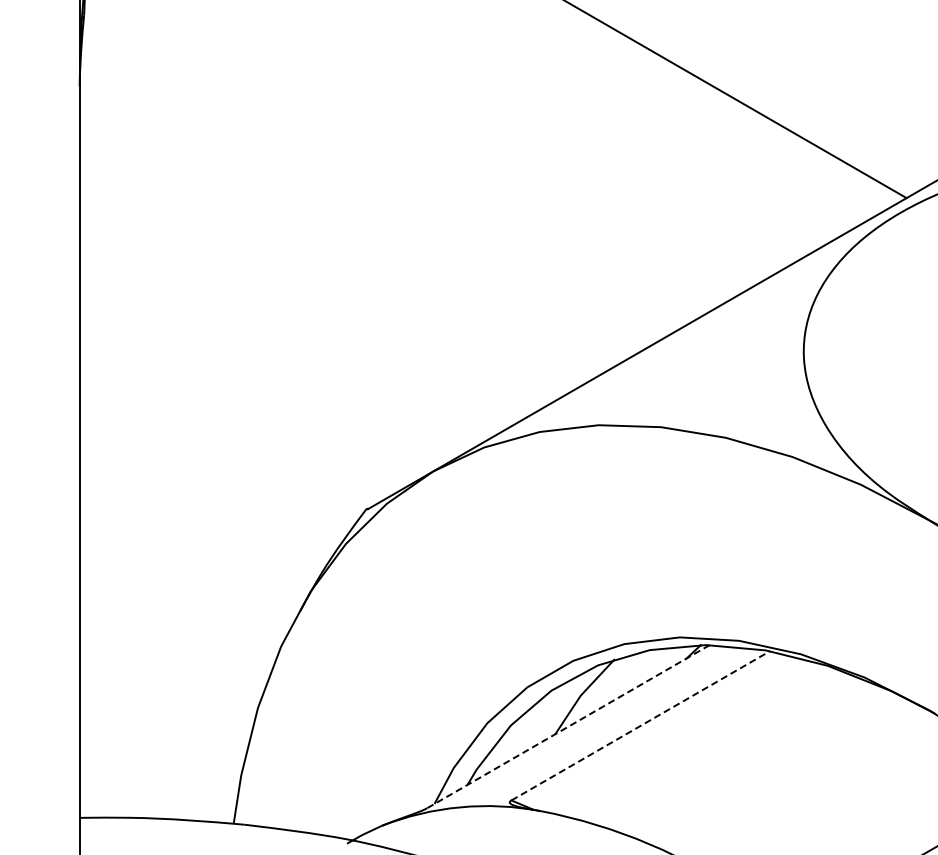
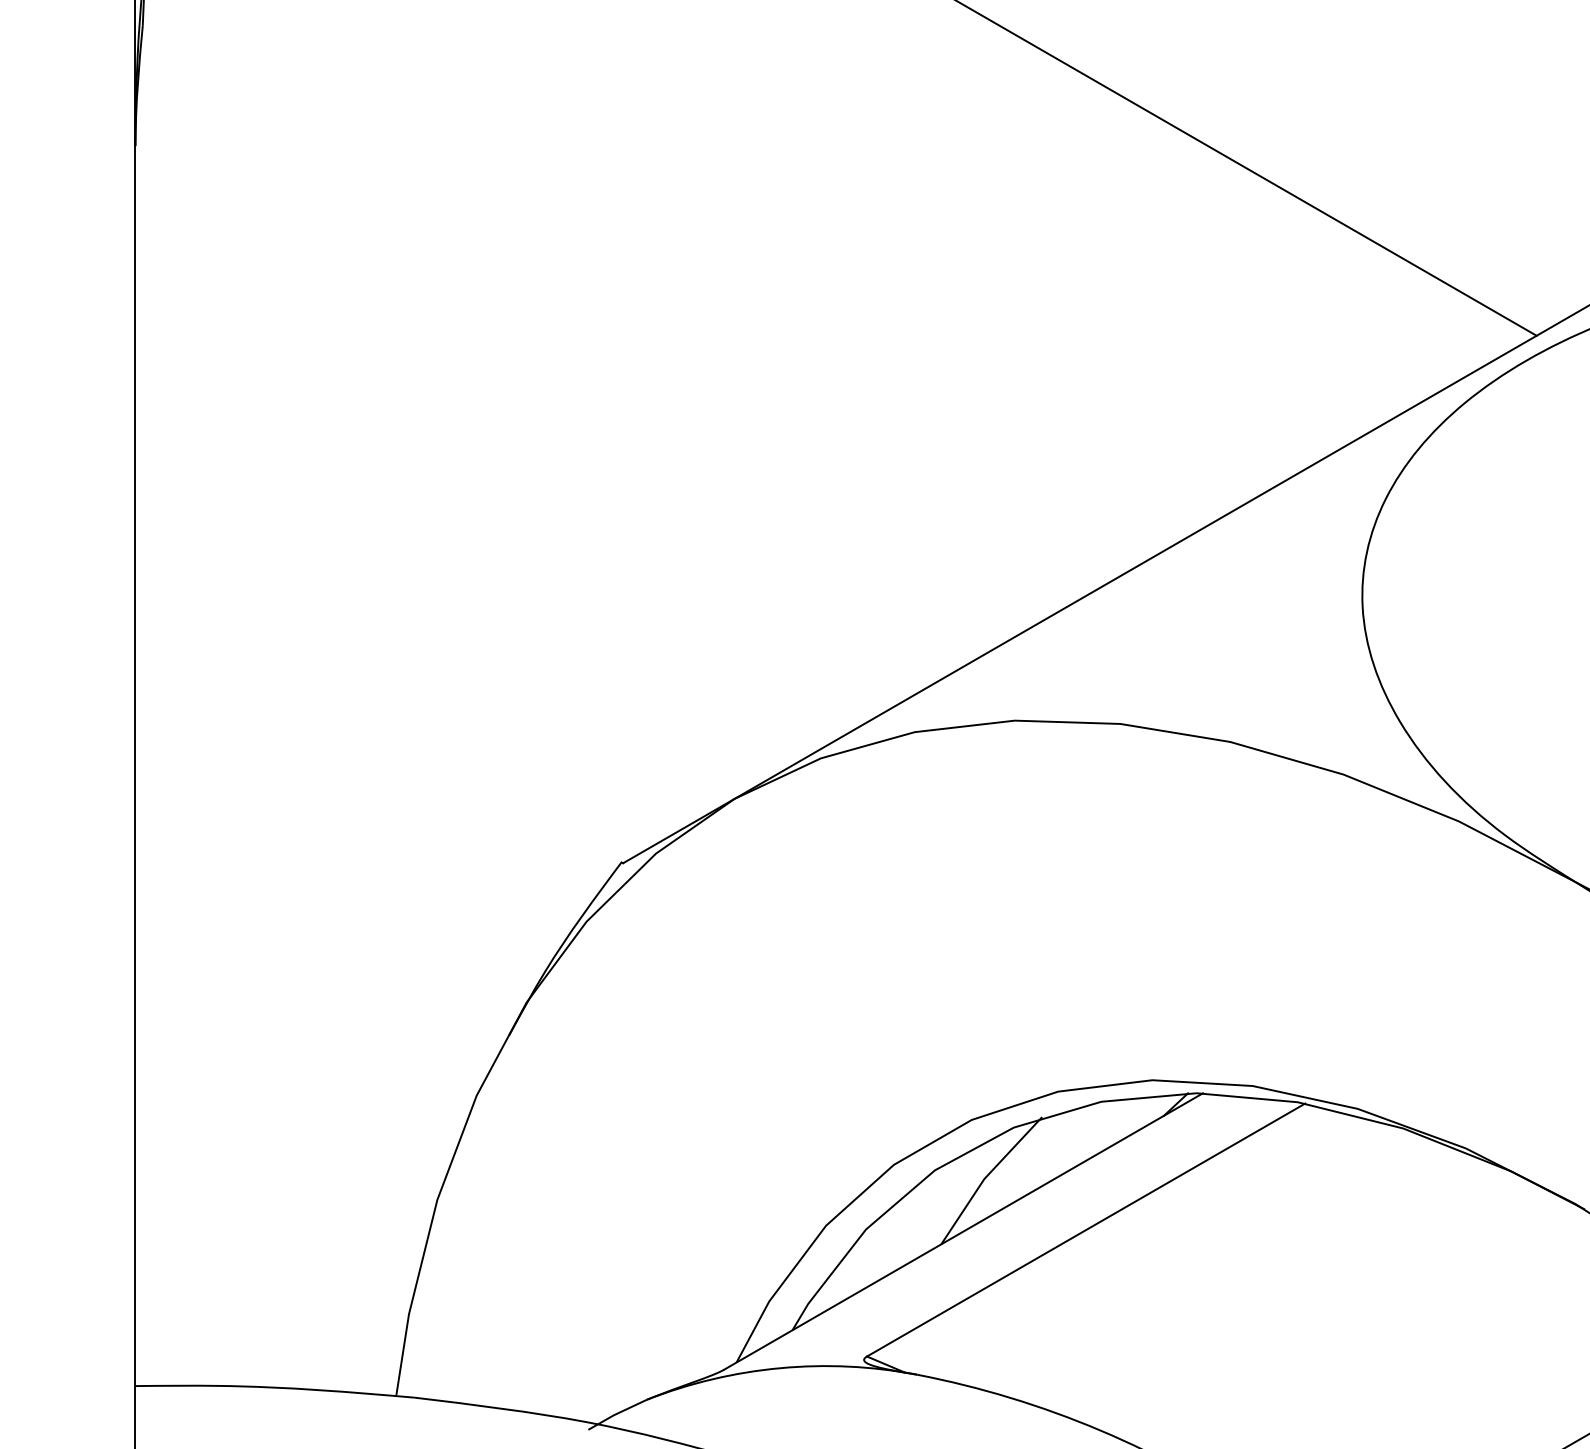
line: (641, 725) -> (1087, 1229), dashed -> solid
line: (568, 726) -> (963, 1231), dashed -> solid

